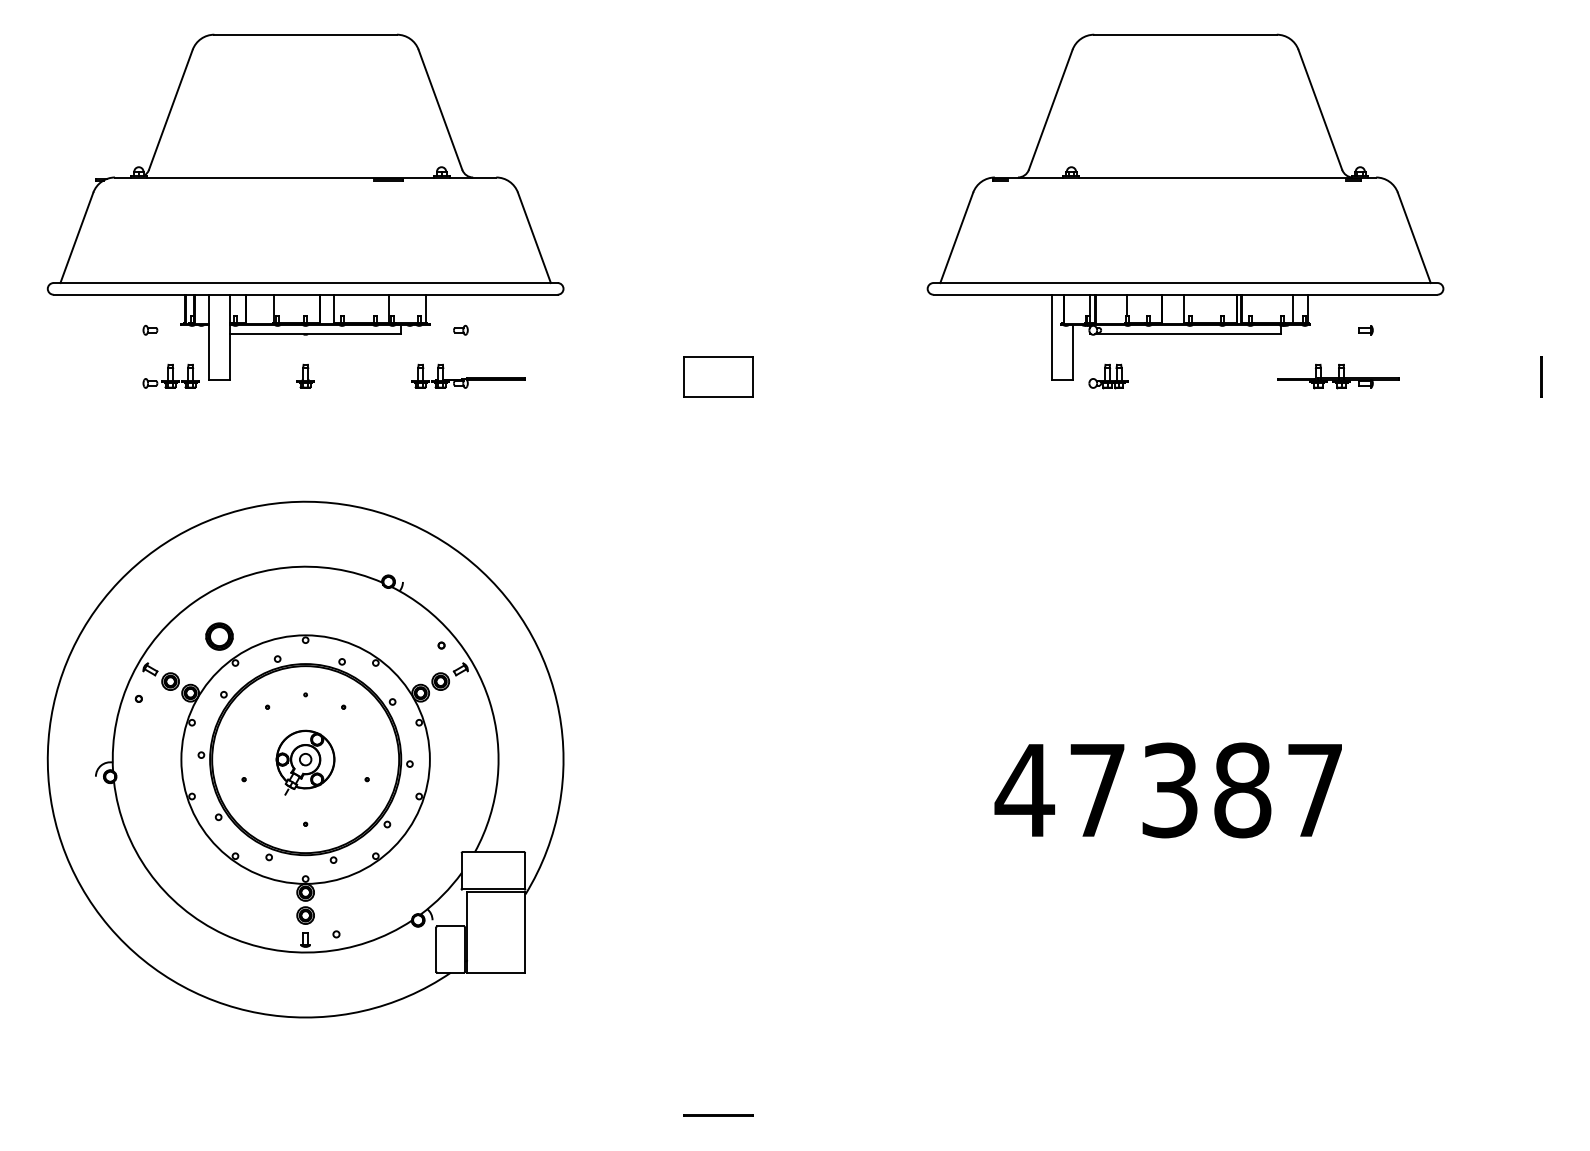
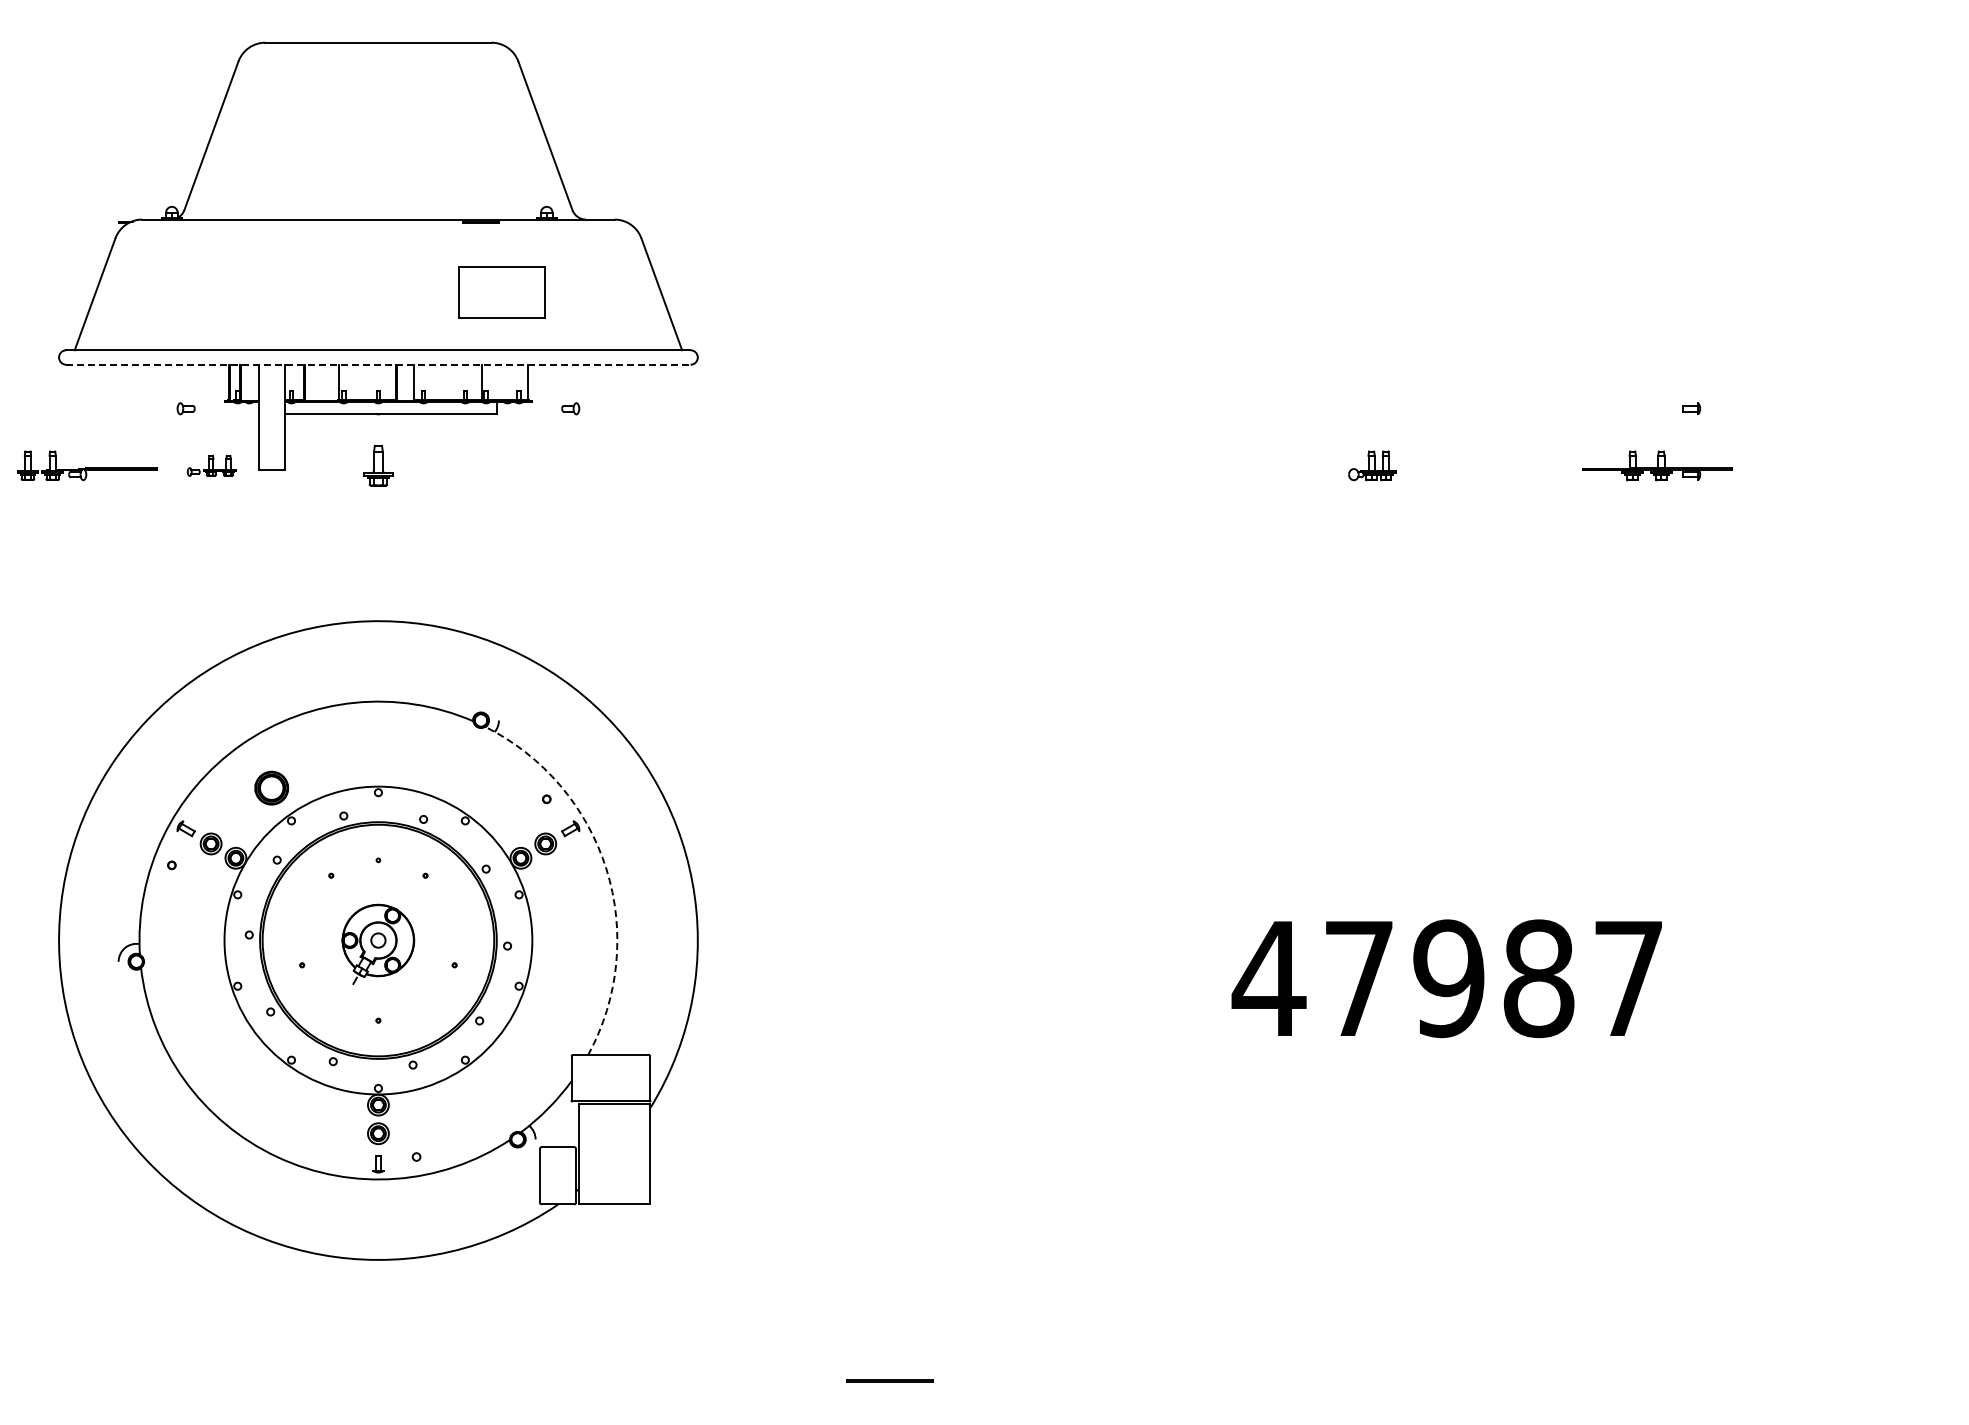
part: (1185, 206) -> (1468, 255), removed
line: (305, 294) -> (378, 364), solid -> dashed
part: (170, 376) -> (211, 465), size x0.7
part: (305, 376) -> (378, 465), size x1.4
part: (468, 376) -> (87, 465), moved
part: (718, 376) -> (501, 292), moved
line: (1541, 376) -> (1908, 466), removed
arc: (489, 701) -> (606, 868), solid -> dashed
text: (1169, 790) -> (1448, 978), 47387 -> 47987

